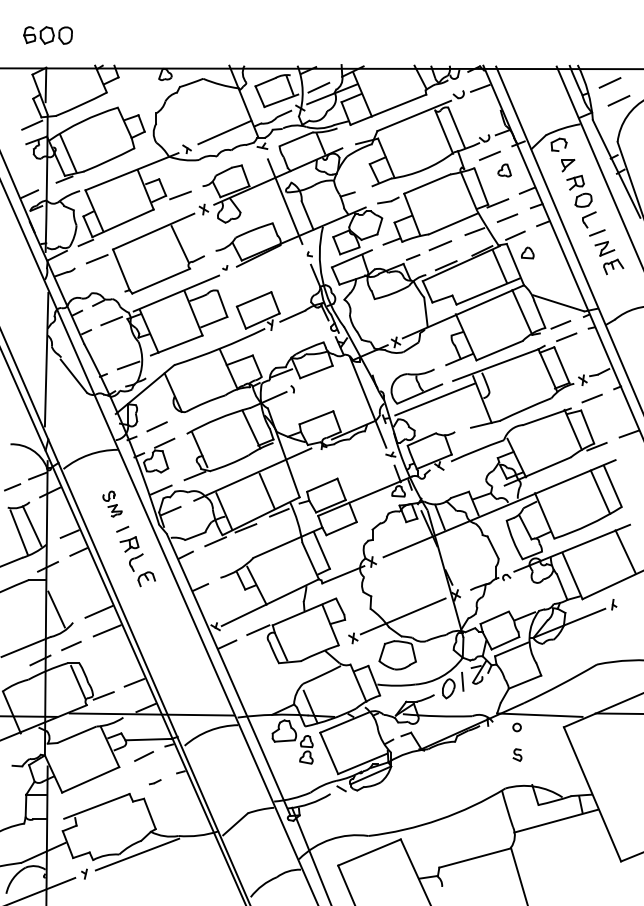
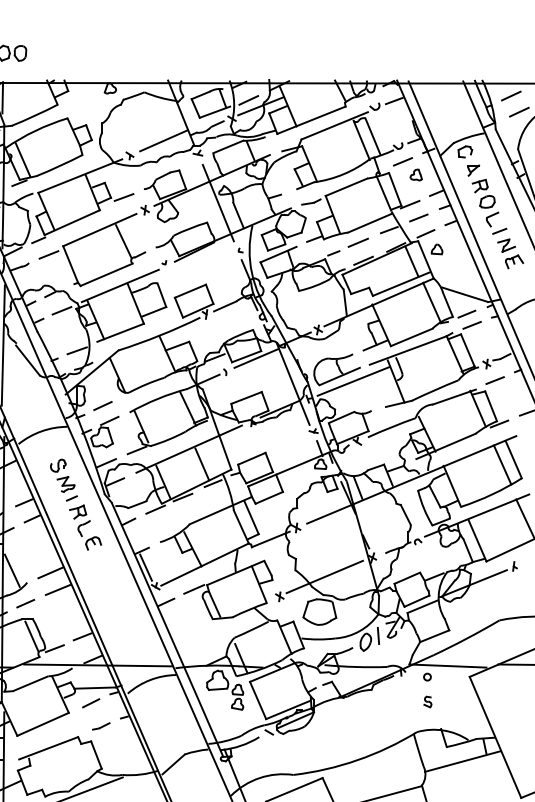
line: (327, 373) -> (256, 358), added
part: (112, 503) -> (62, 475), size x1.43
line: (204, 605) -> (145, 567), added
part: (155, 781) -> (101, 725), size x1.67

